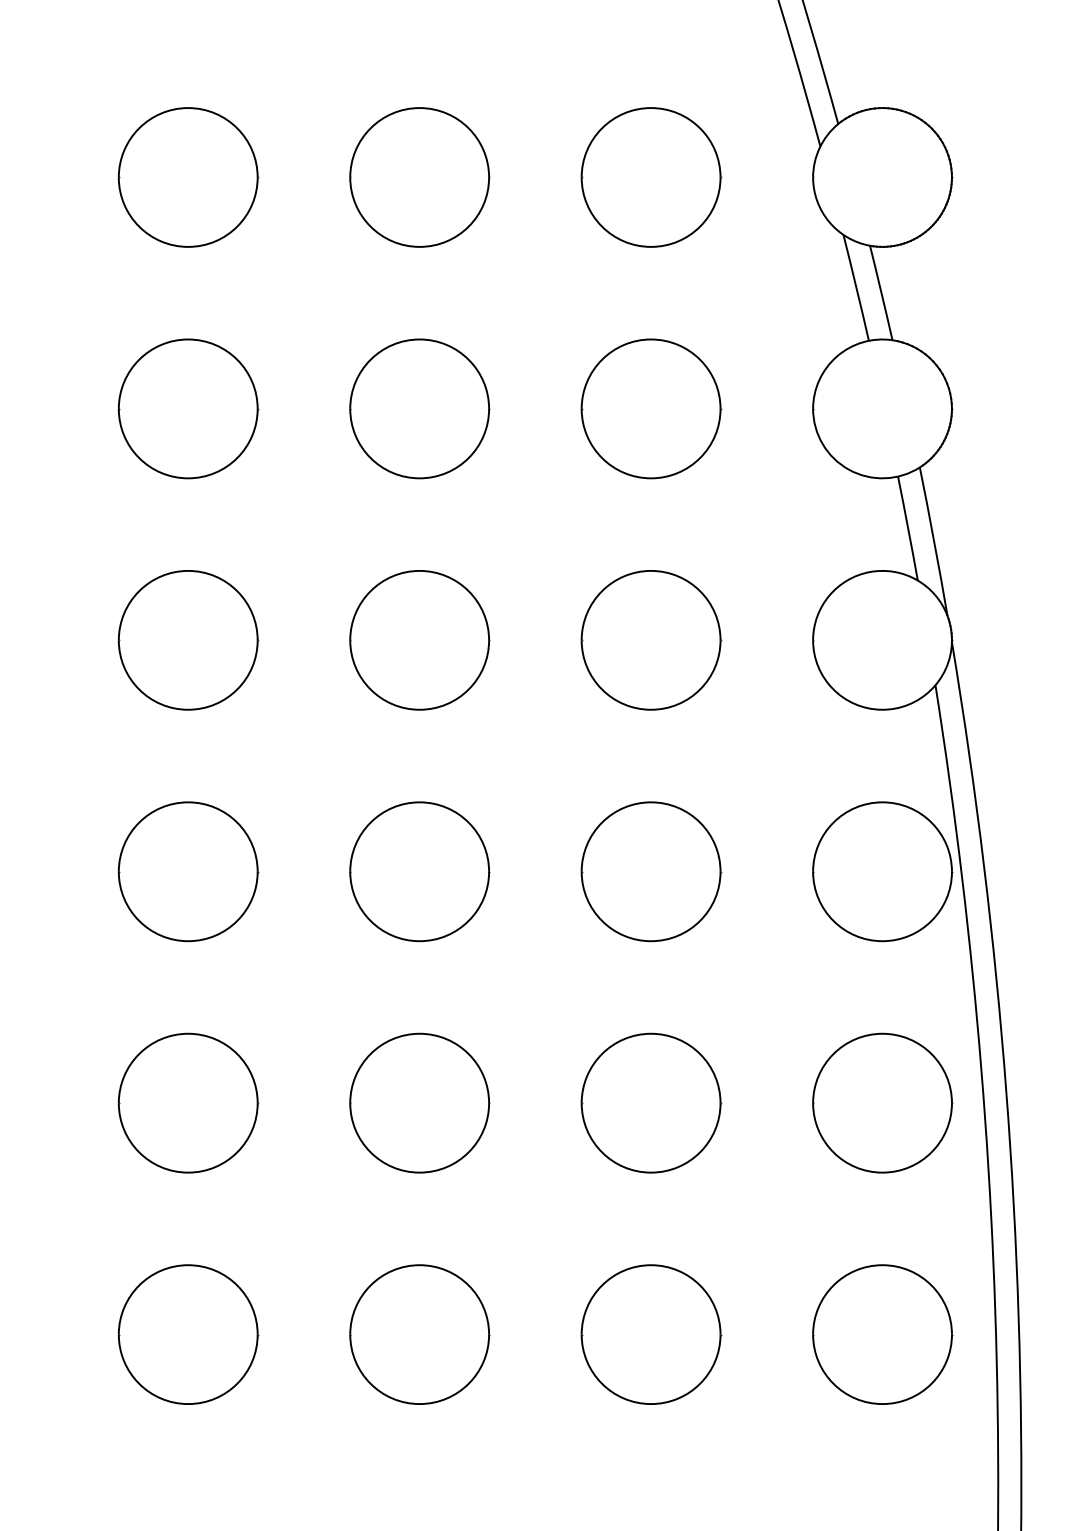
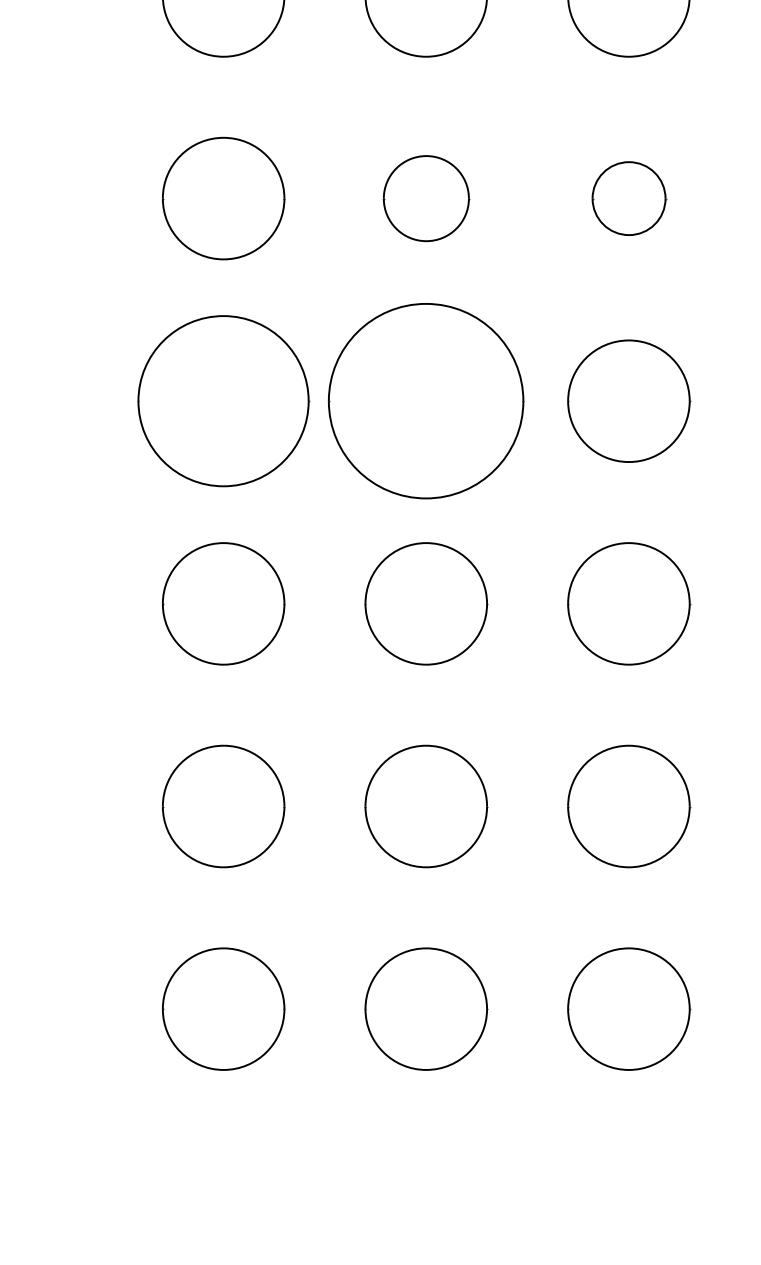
part: (419, 408) -> (426, 198), size x0.7
part: (651, 408) -> (629, 198), size x0.6
part: (188, 640) -> (223, 401), size x1.4
part: (419, 640) -> (426, 401), size x1.6

